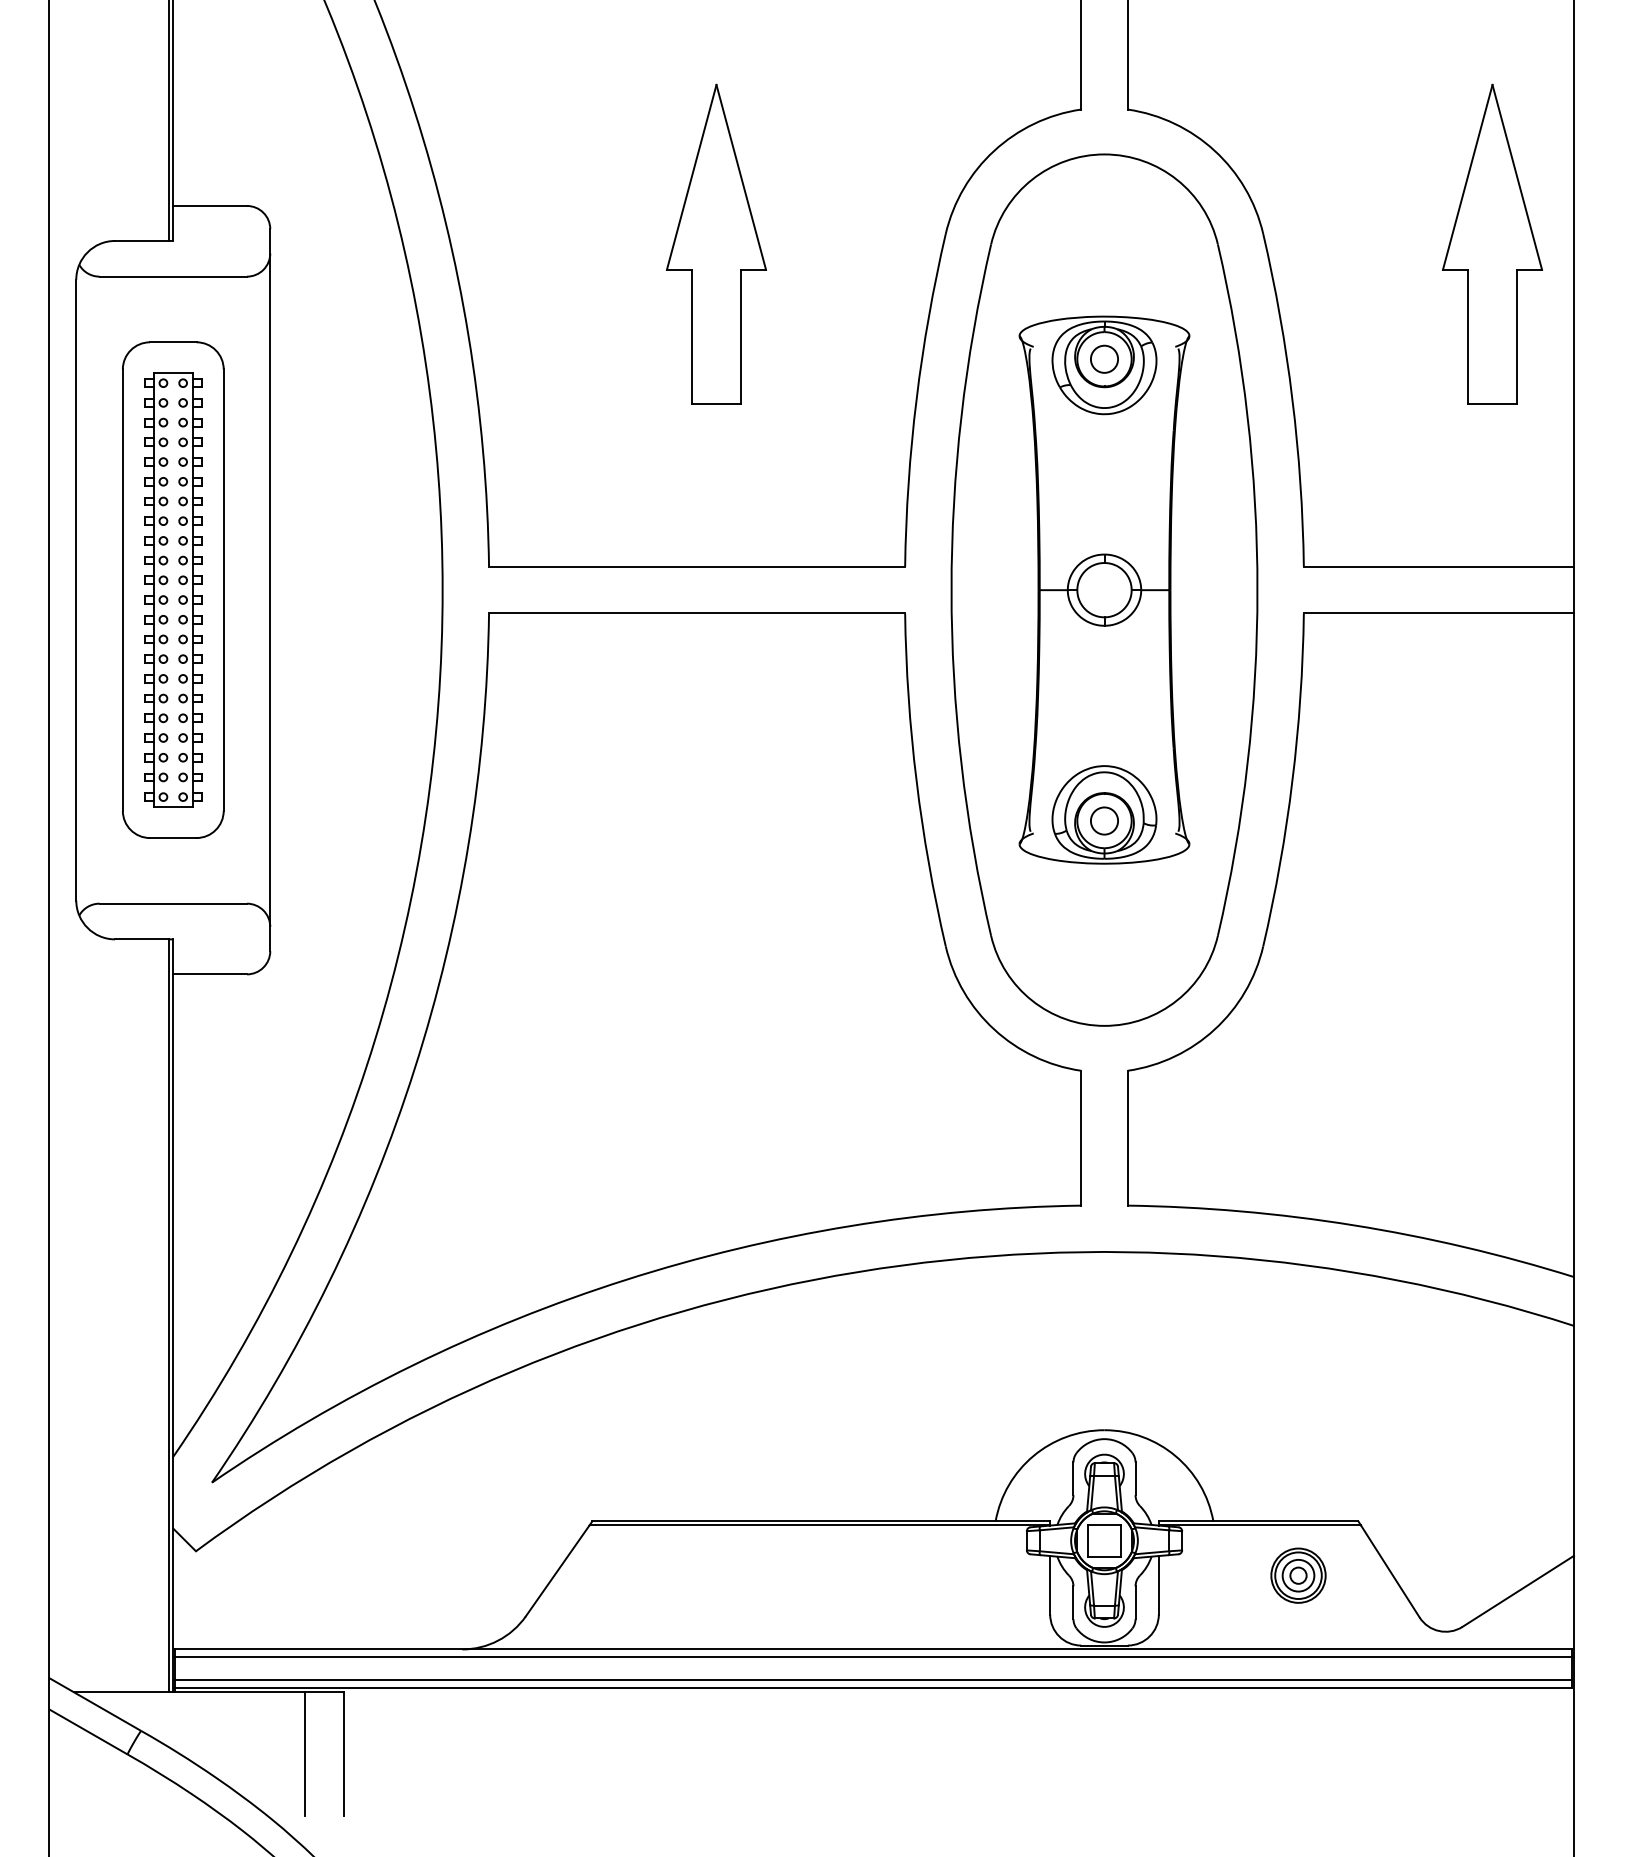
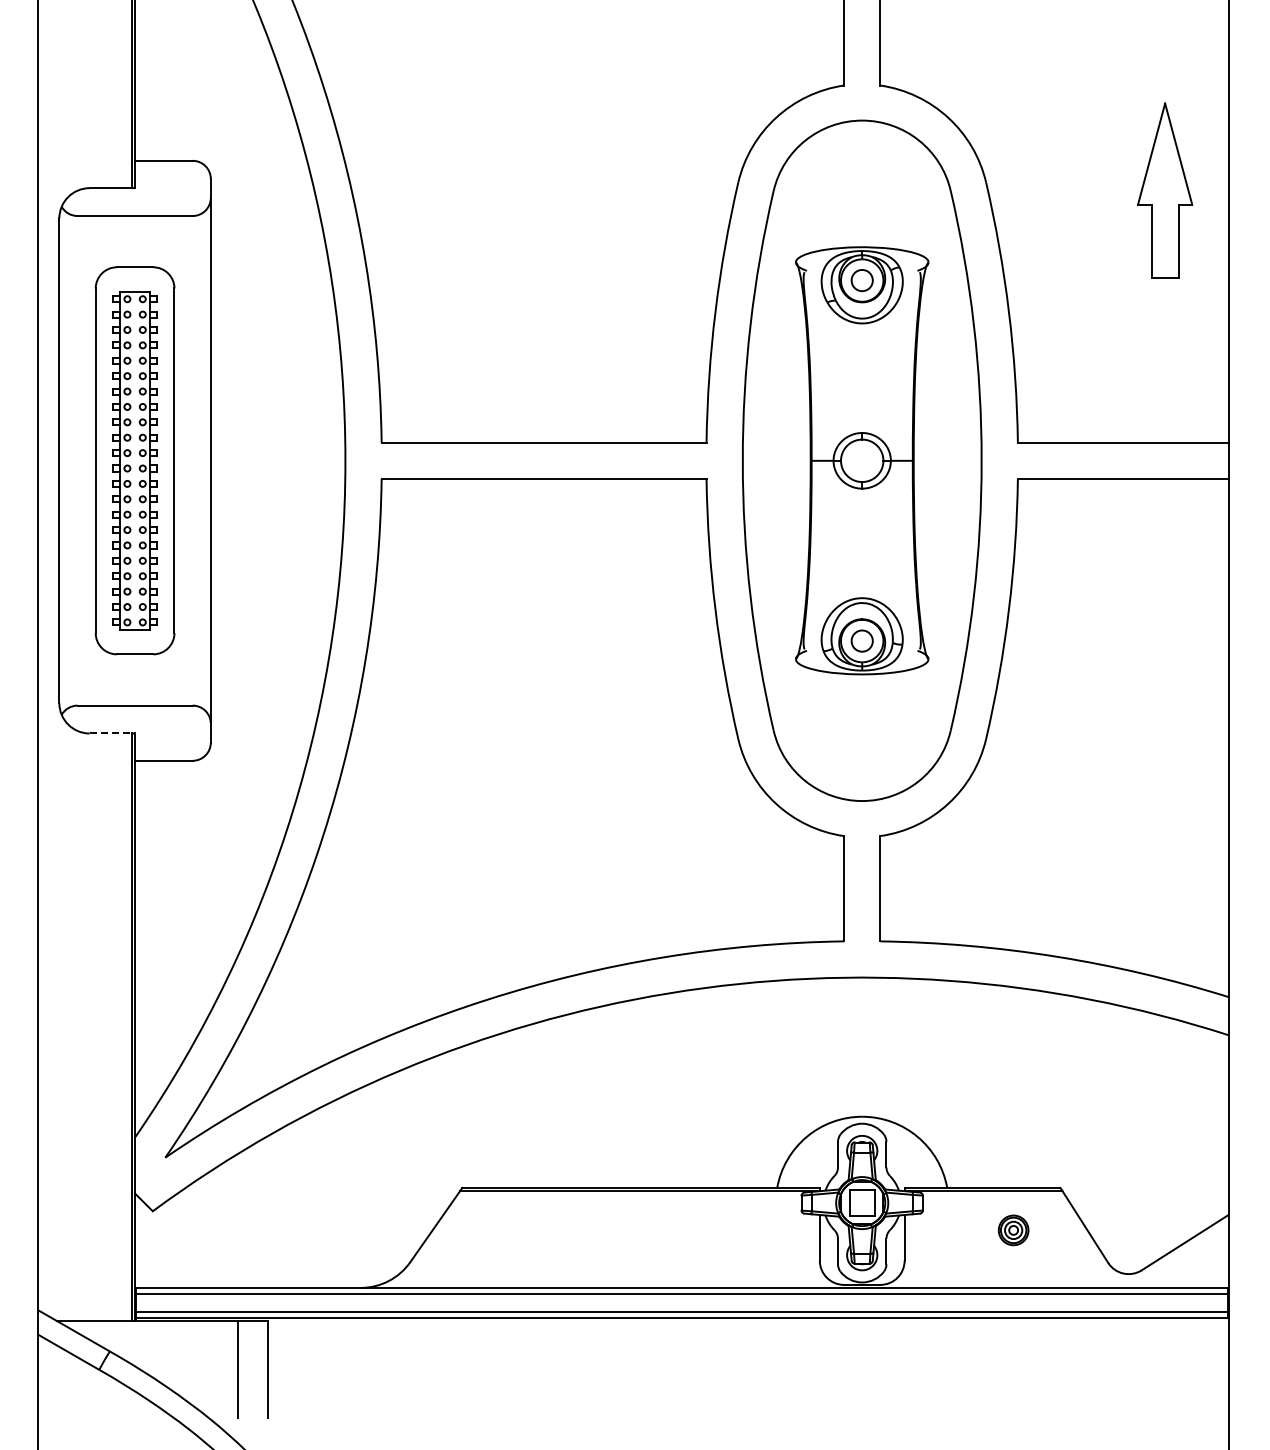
part: (715, 243) -> (558, 190), removed
part: (1491, 243) -> (1164, 190), size x0.7
line: (143, 939) -> (111, 733), solid -> dashed
part: (1298, 1575) -> (1013, 1230), size x0.7

